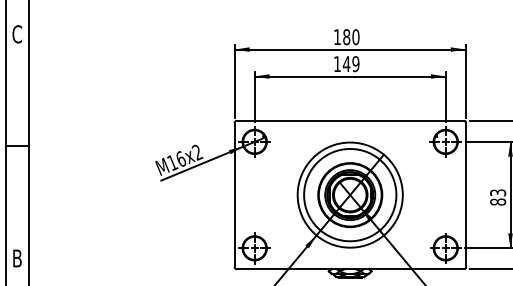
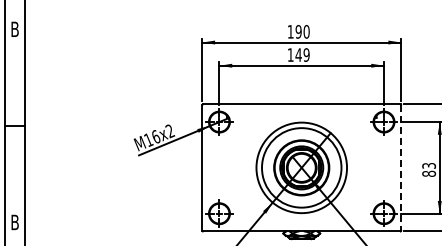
text: (16, 34) -> (14, 29), C -> B
text: (346, 36) -> (298, 31), 180 -> 190
line: (466, 194) -> (401, 167), solid -> dashed

